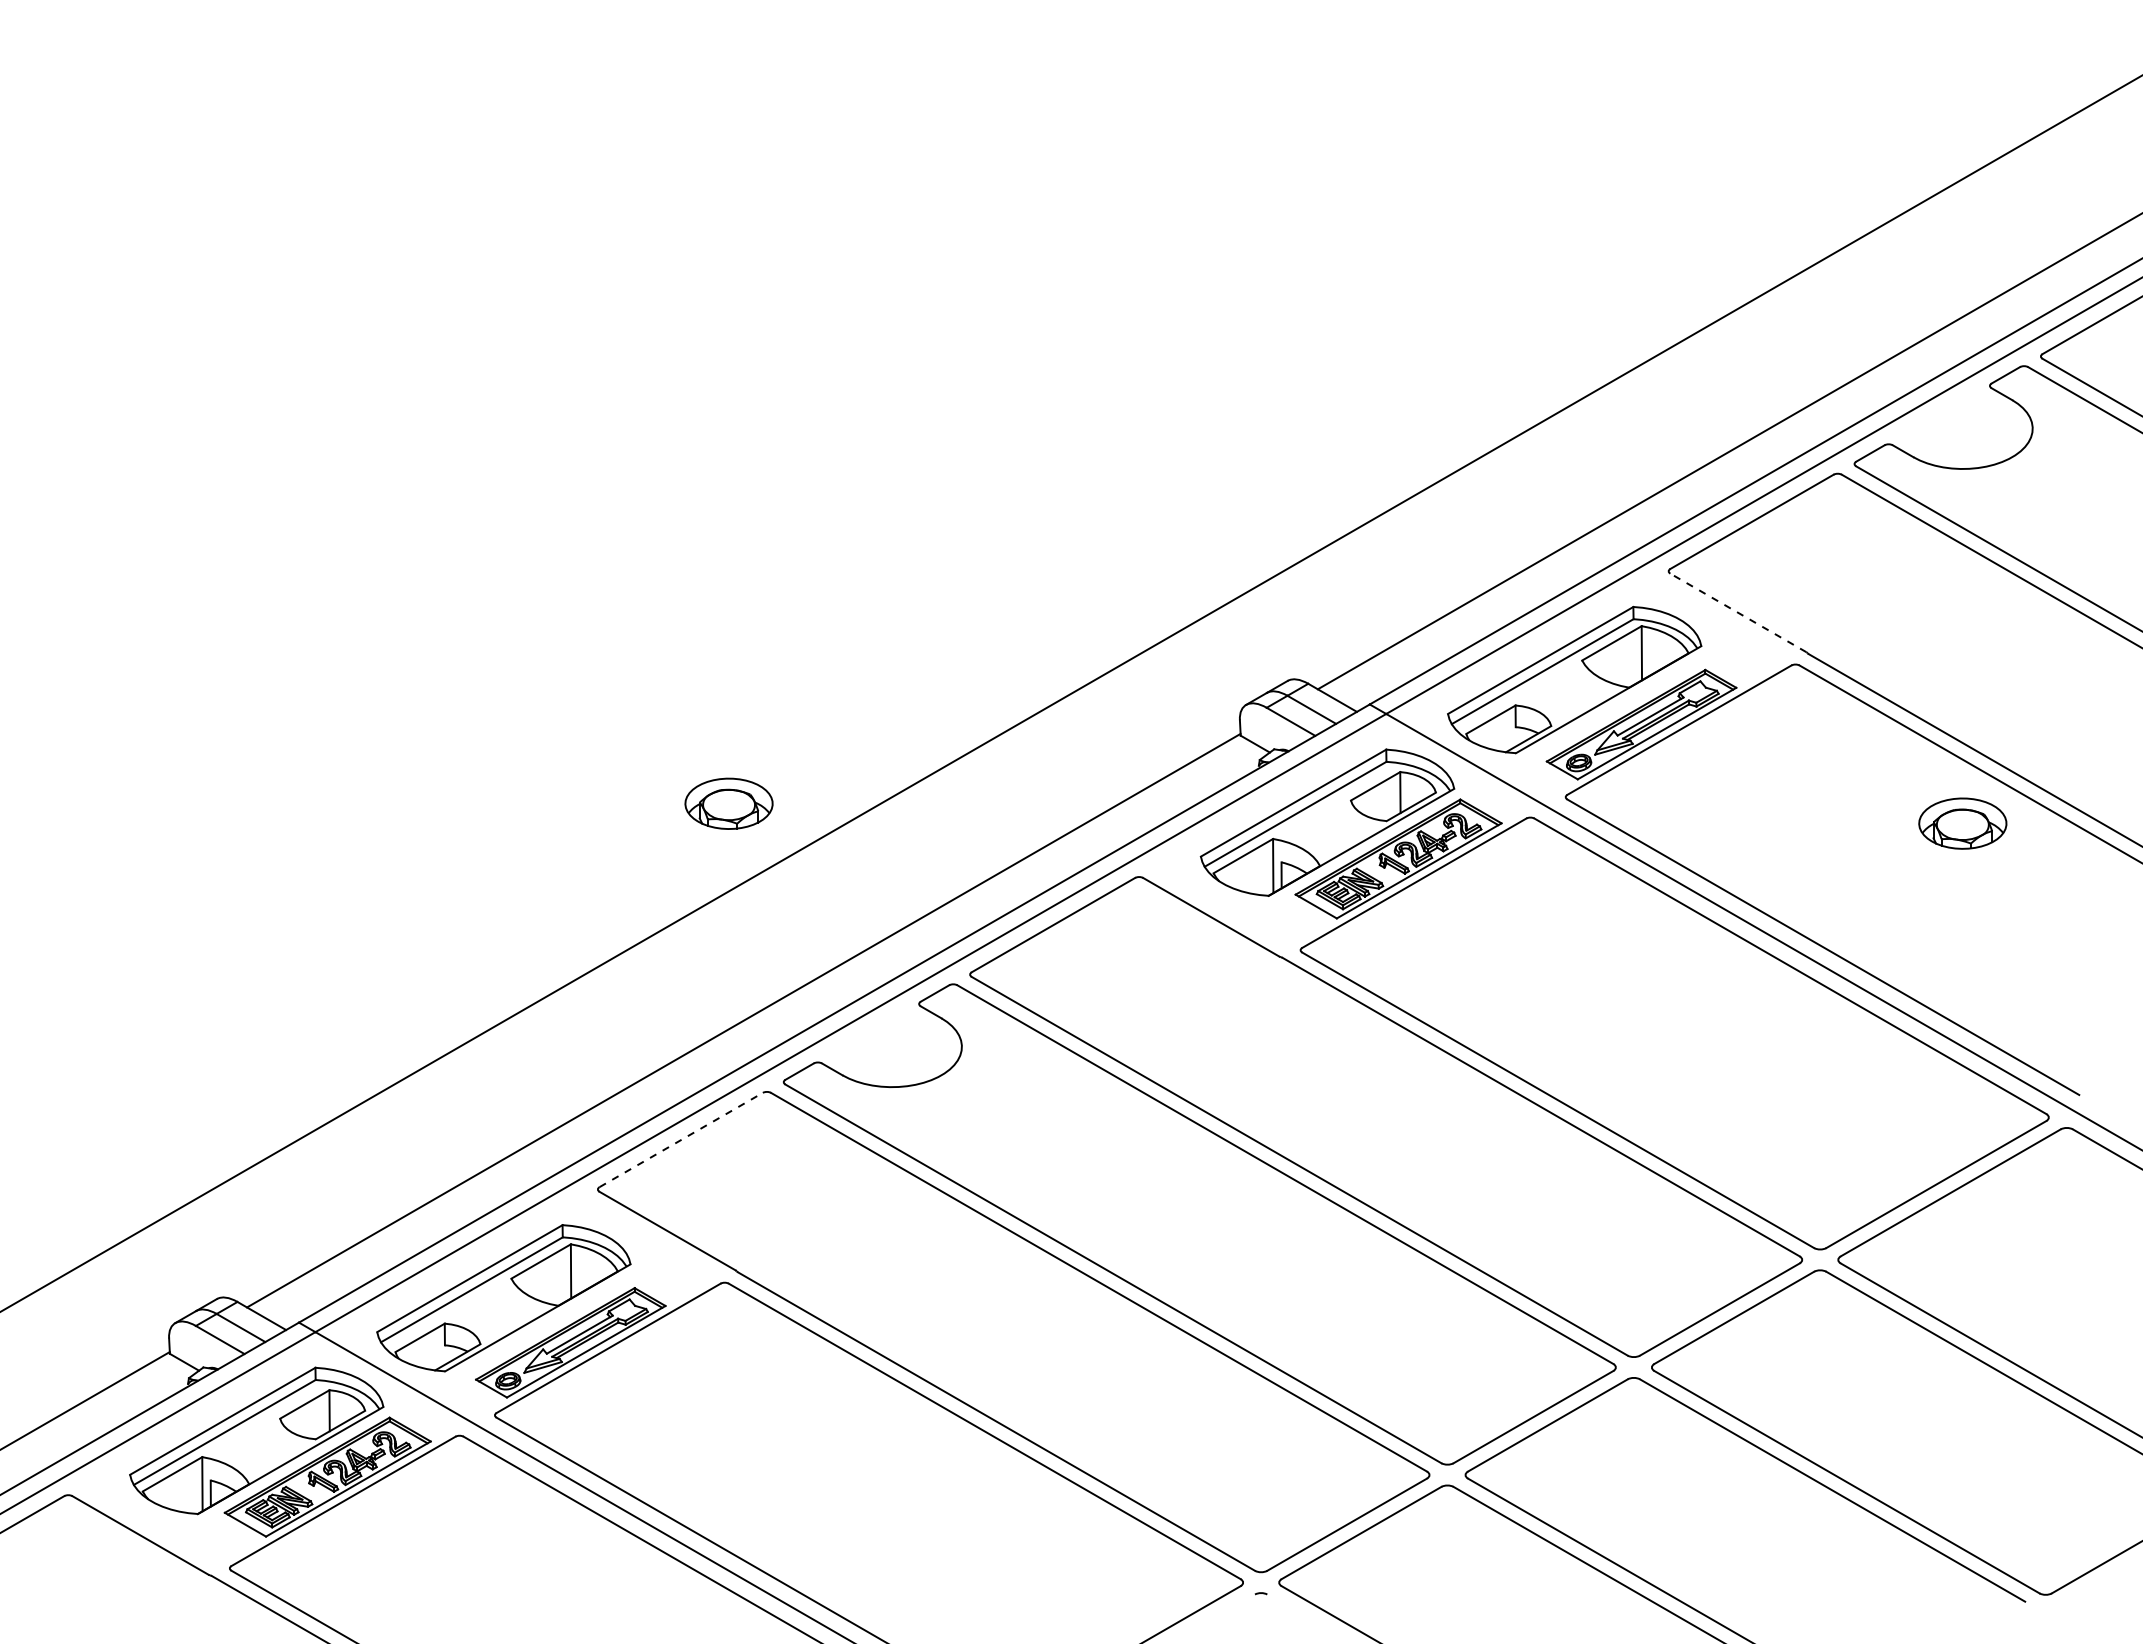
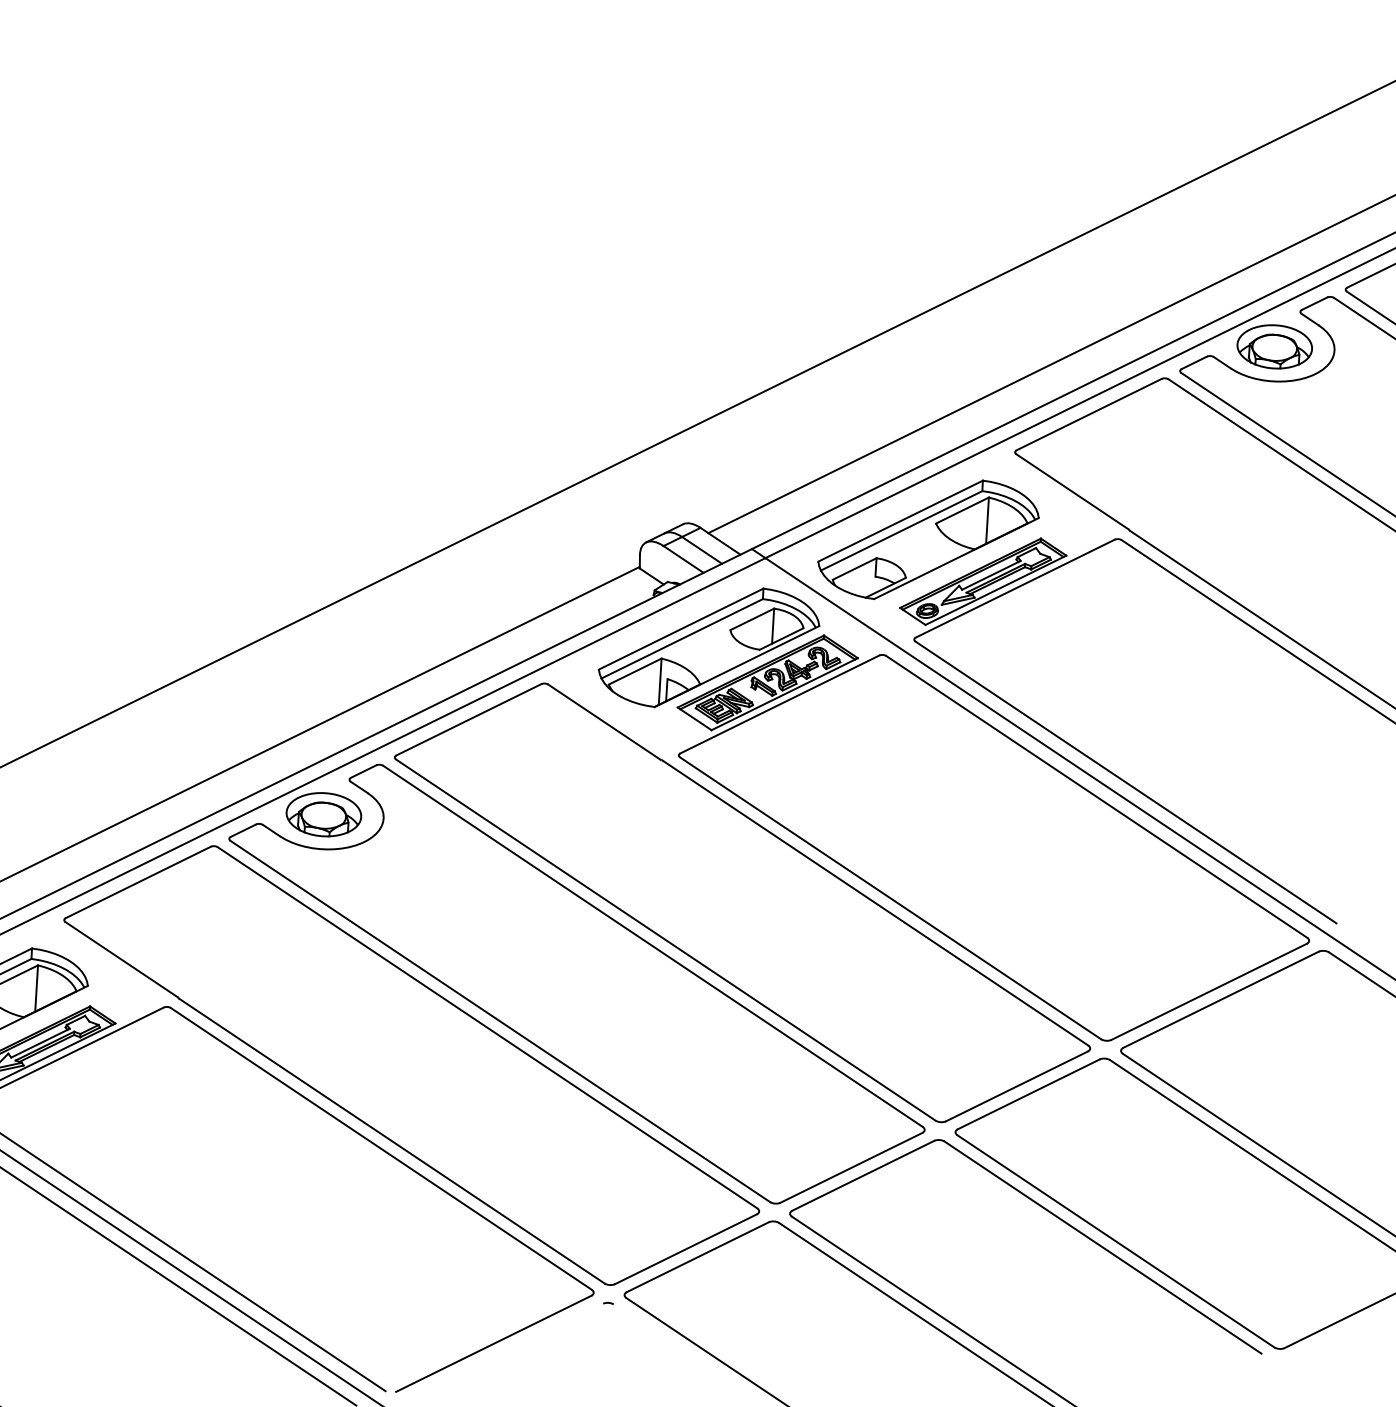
line: (1738, 612) -> (1072, 491), dashed -> solid
part: (728, 803) -> (323, 814), moved
part: (1962, 823) -> (1274, 346), moved
line: (681, 1139) -> (138, 882), dashed -> solid

